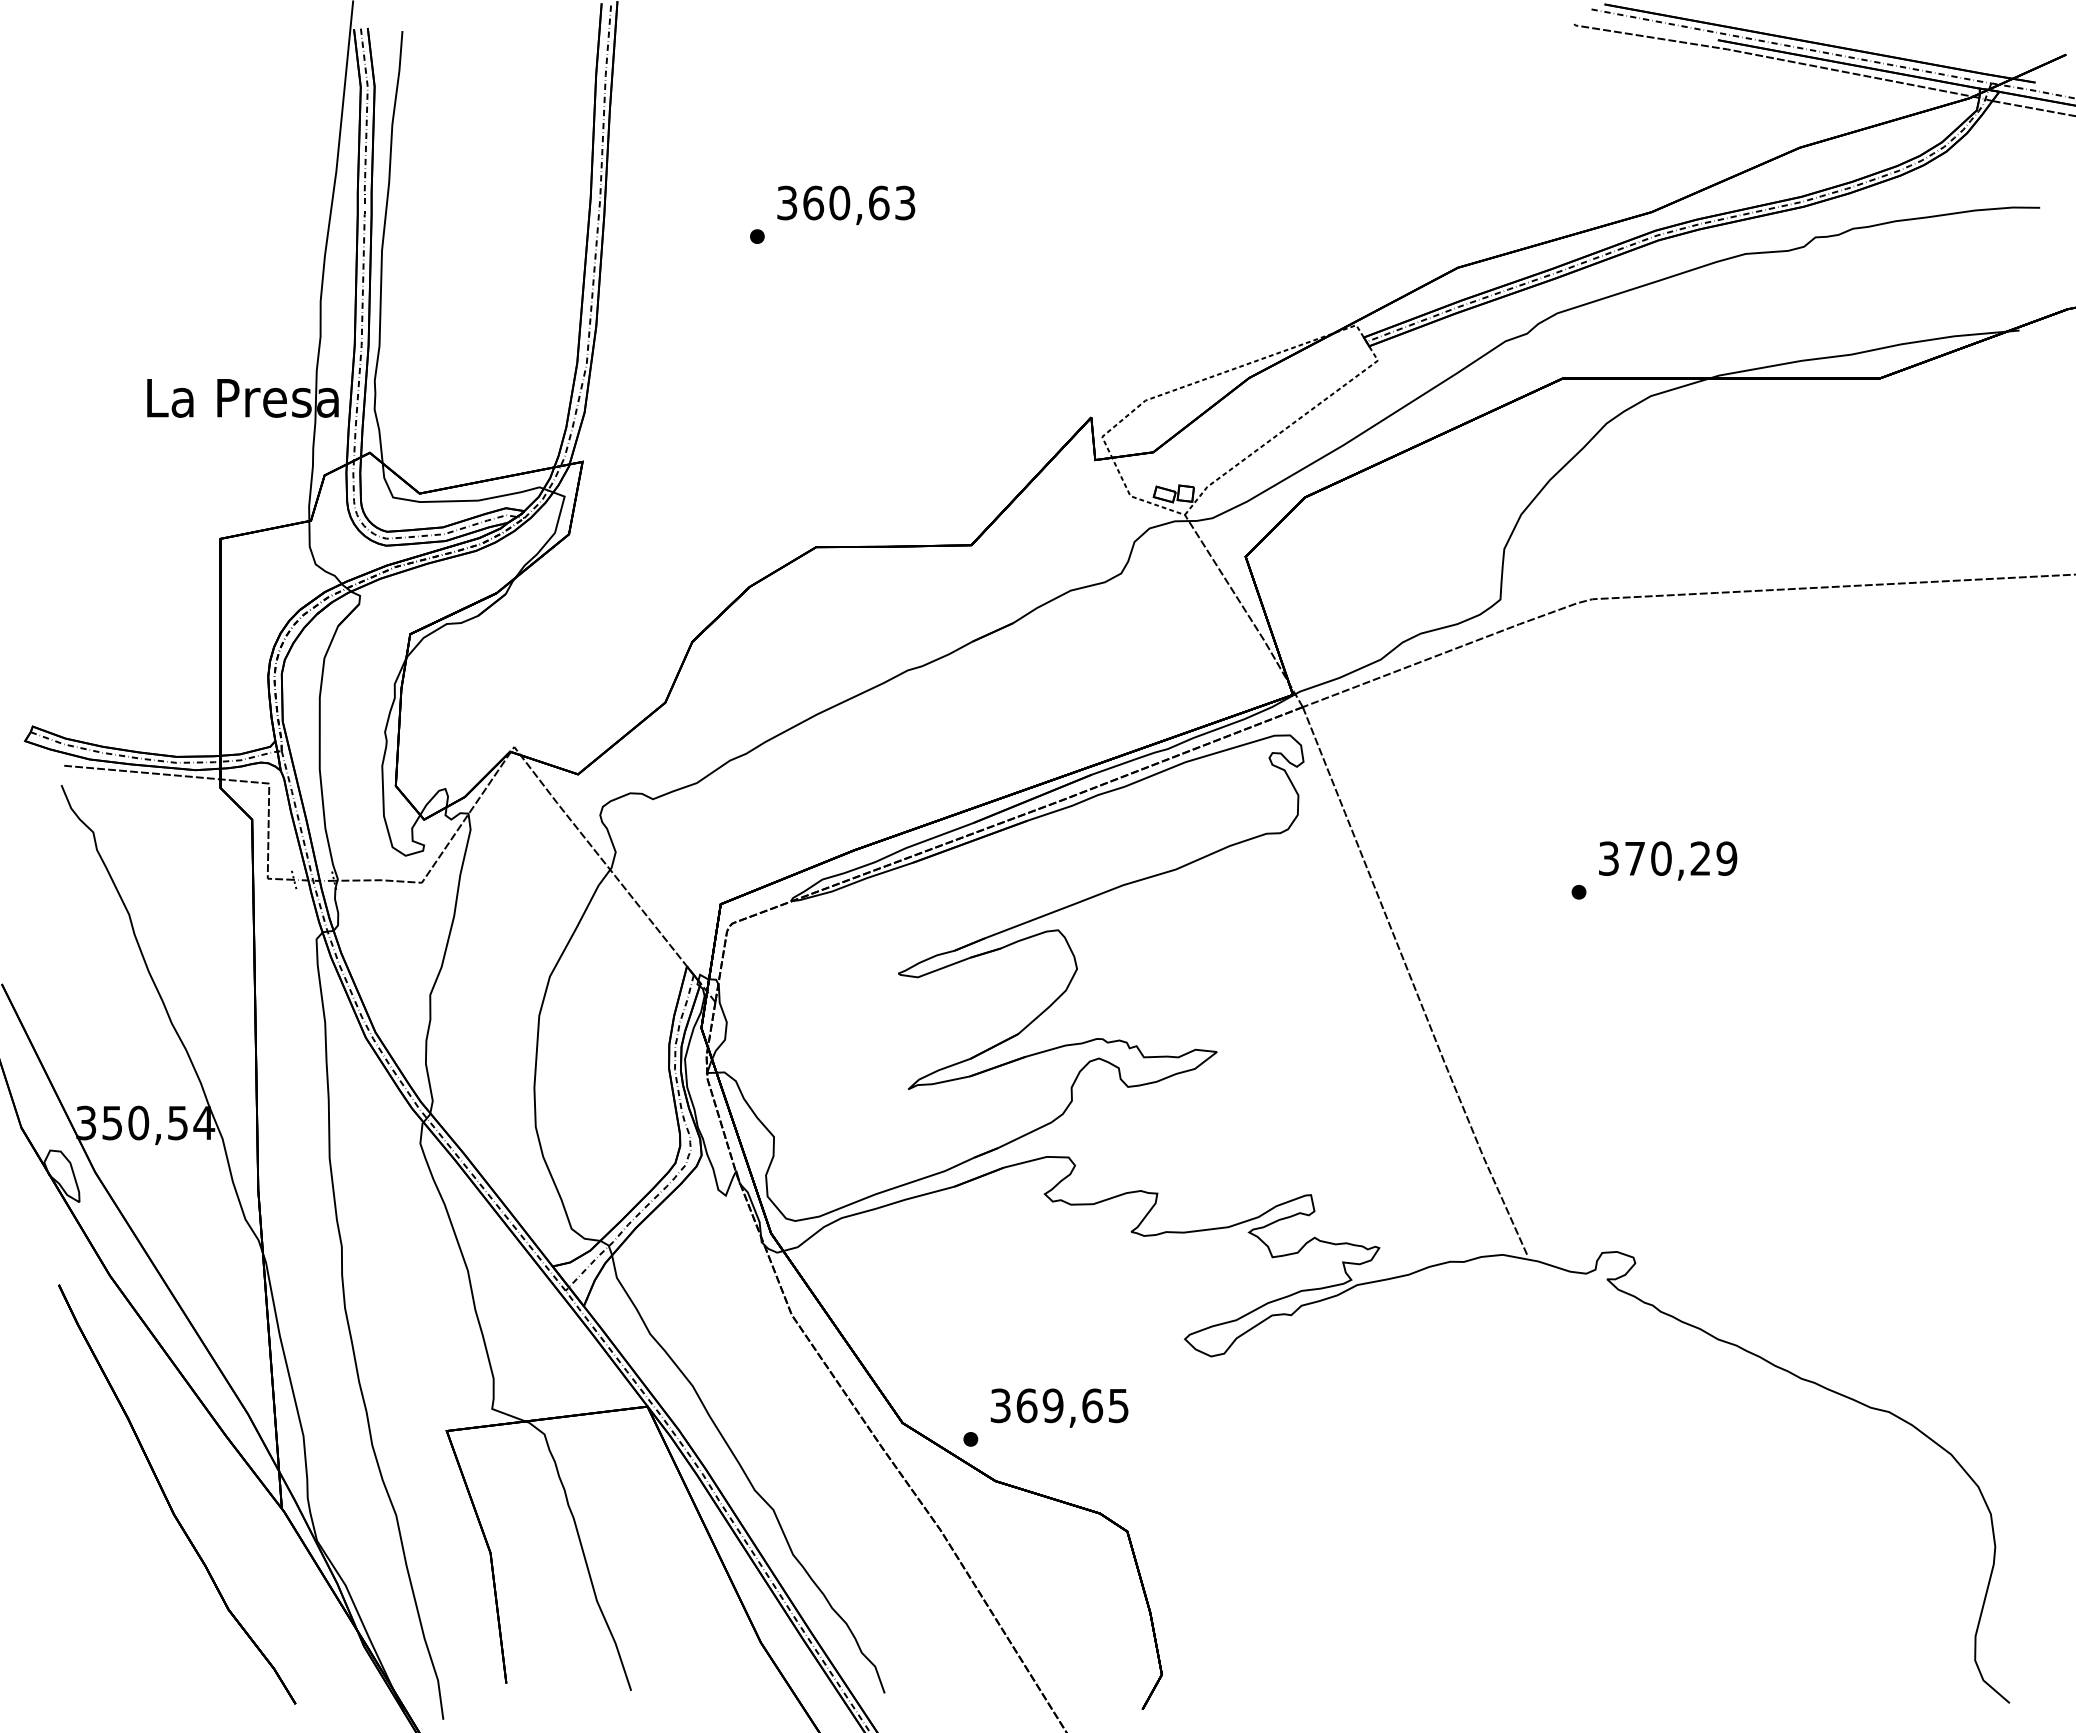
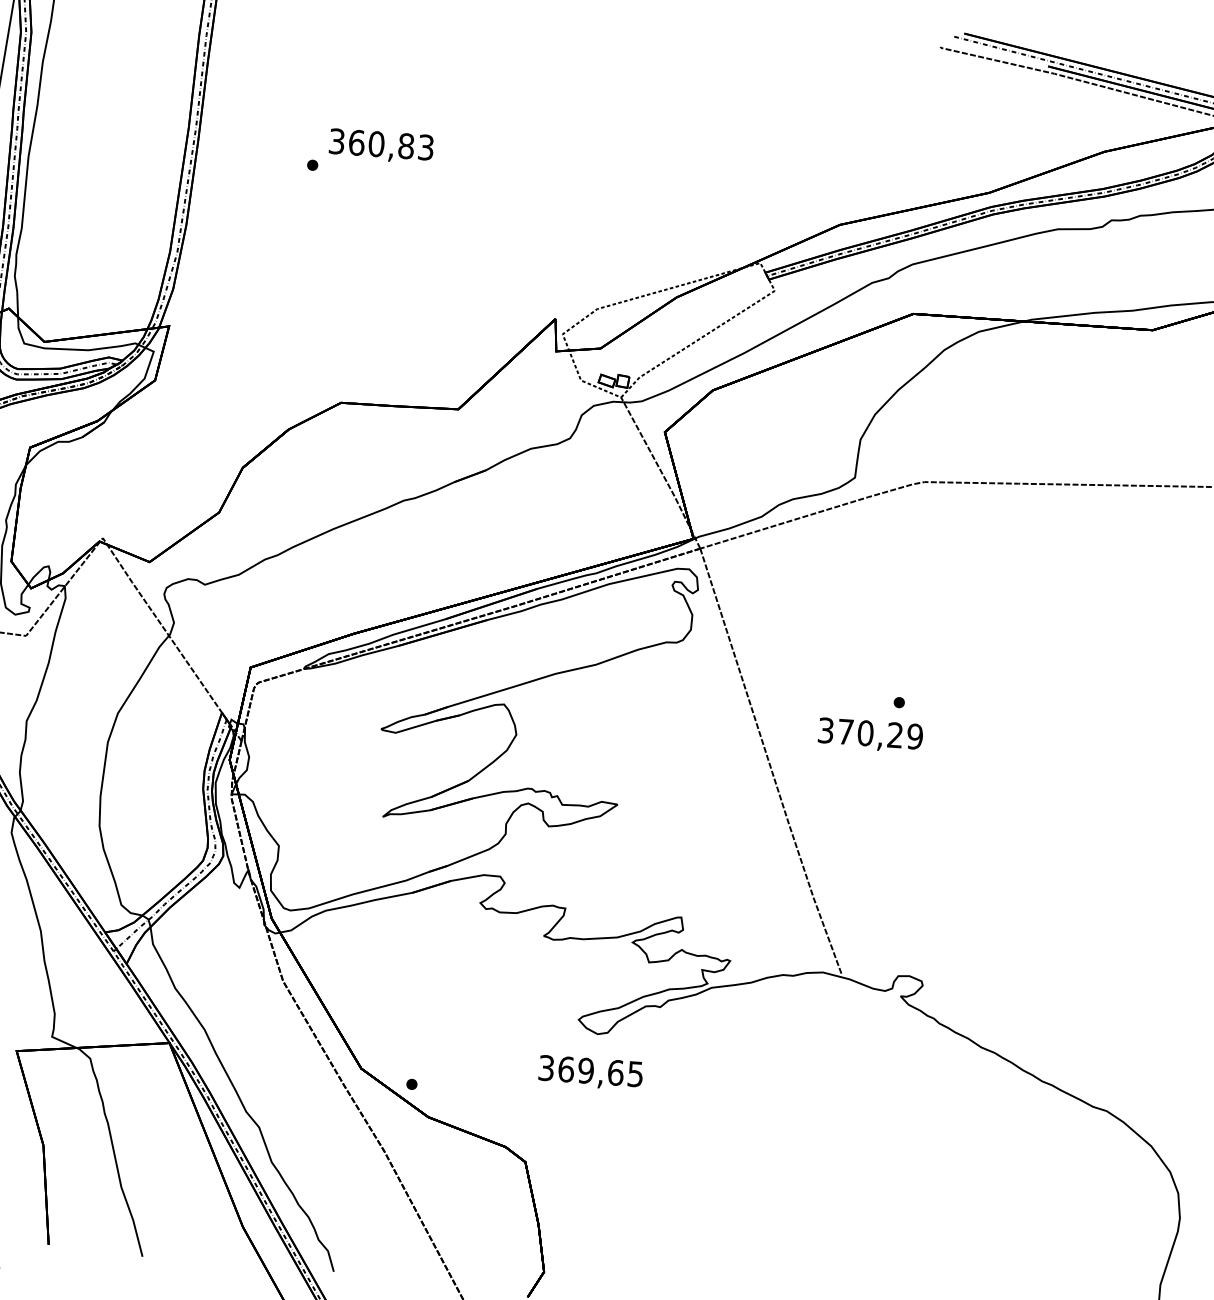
text: (878, 202) -> (405, 145), 360,63 -> 360,83
text: (1668, 860) -> (870, 735), moved
text: (1059, 1407) -> (590, 1072), moved

